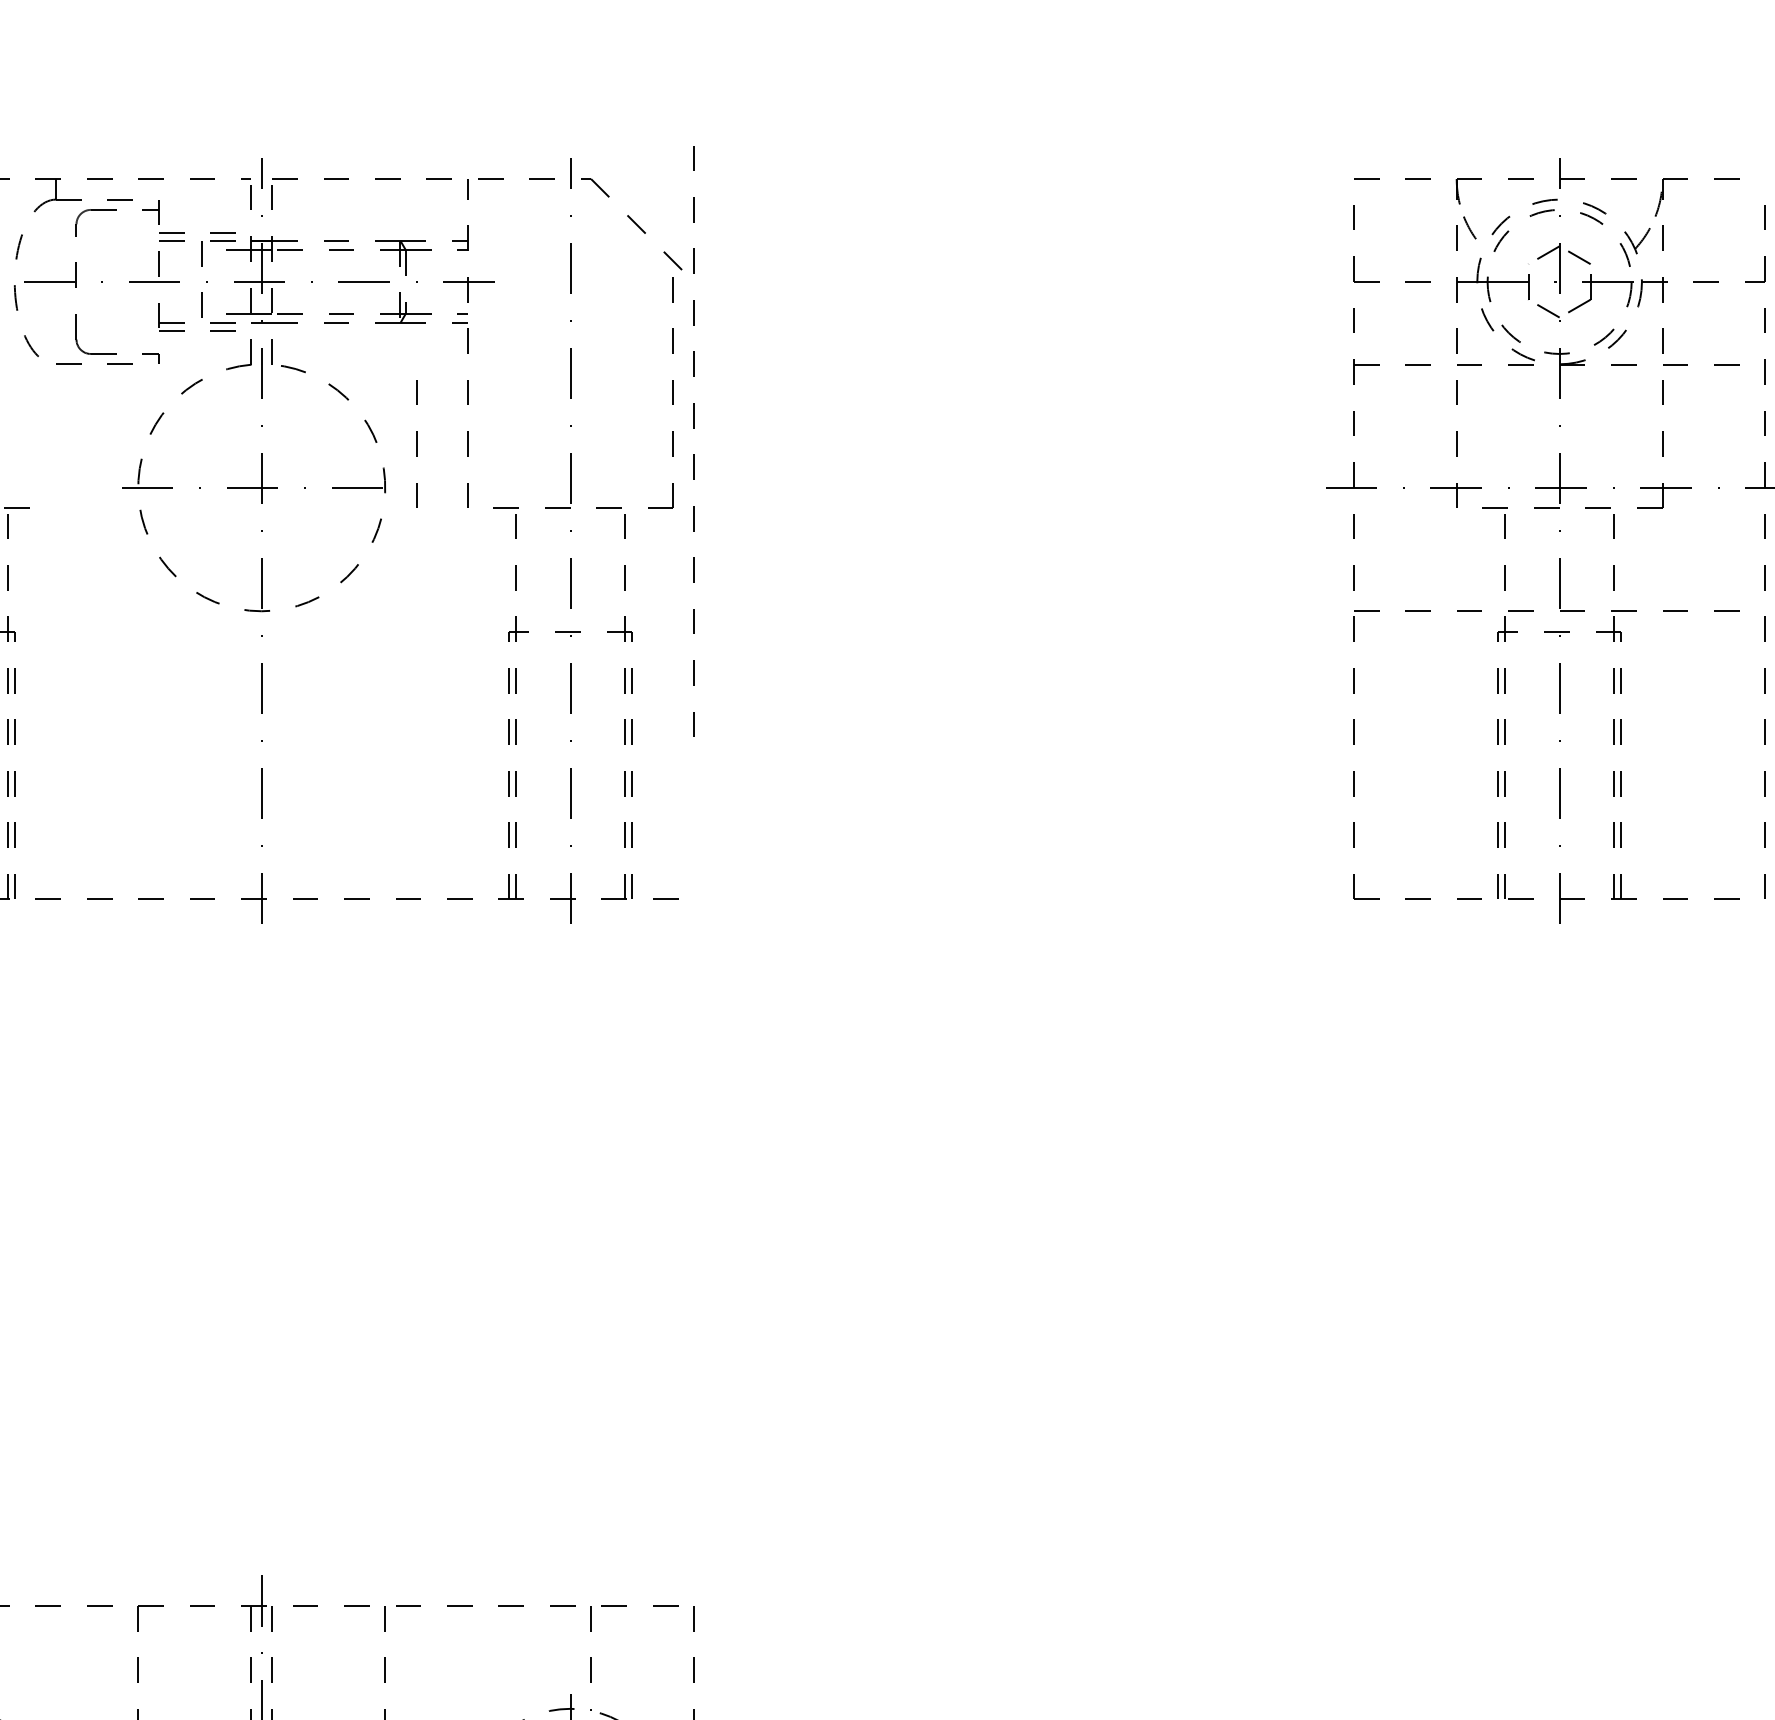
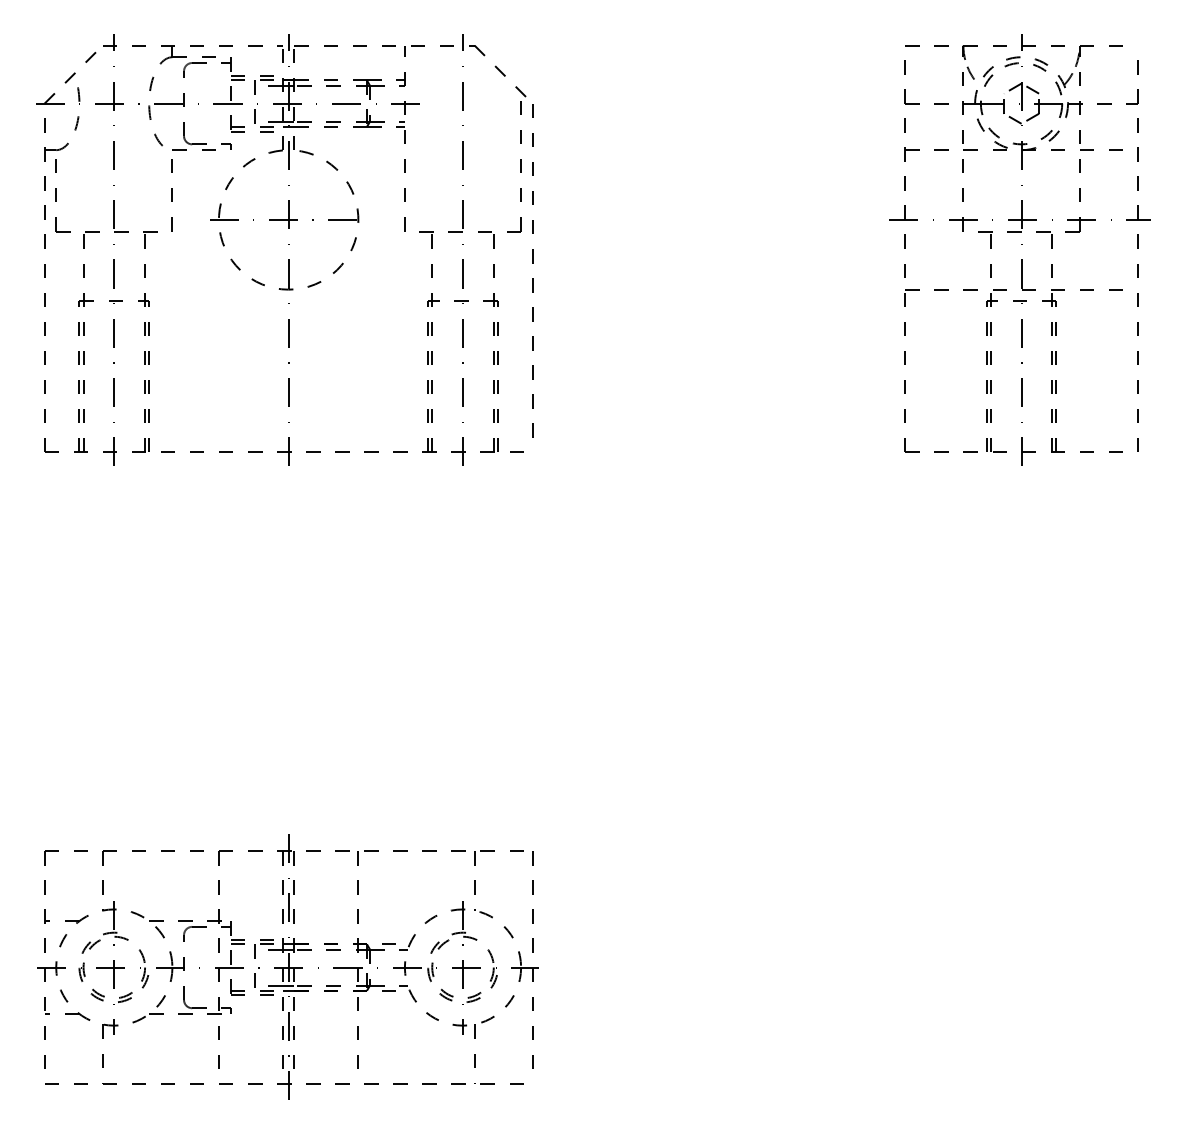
line: (693, 428) -> (532, 263), moved
line: (415, 444) -> (171, 195), moved

